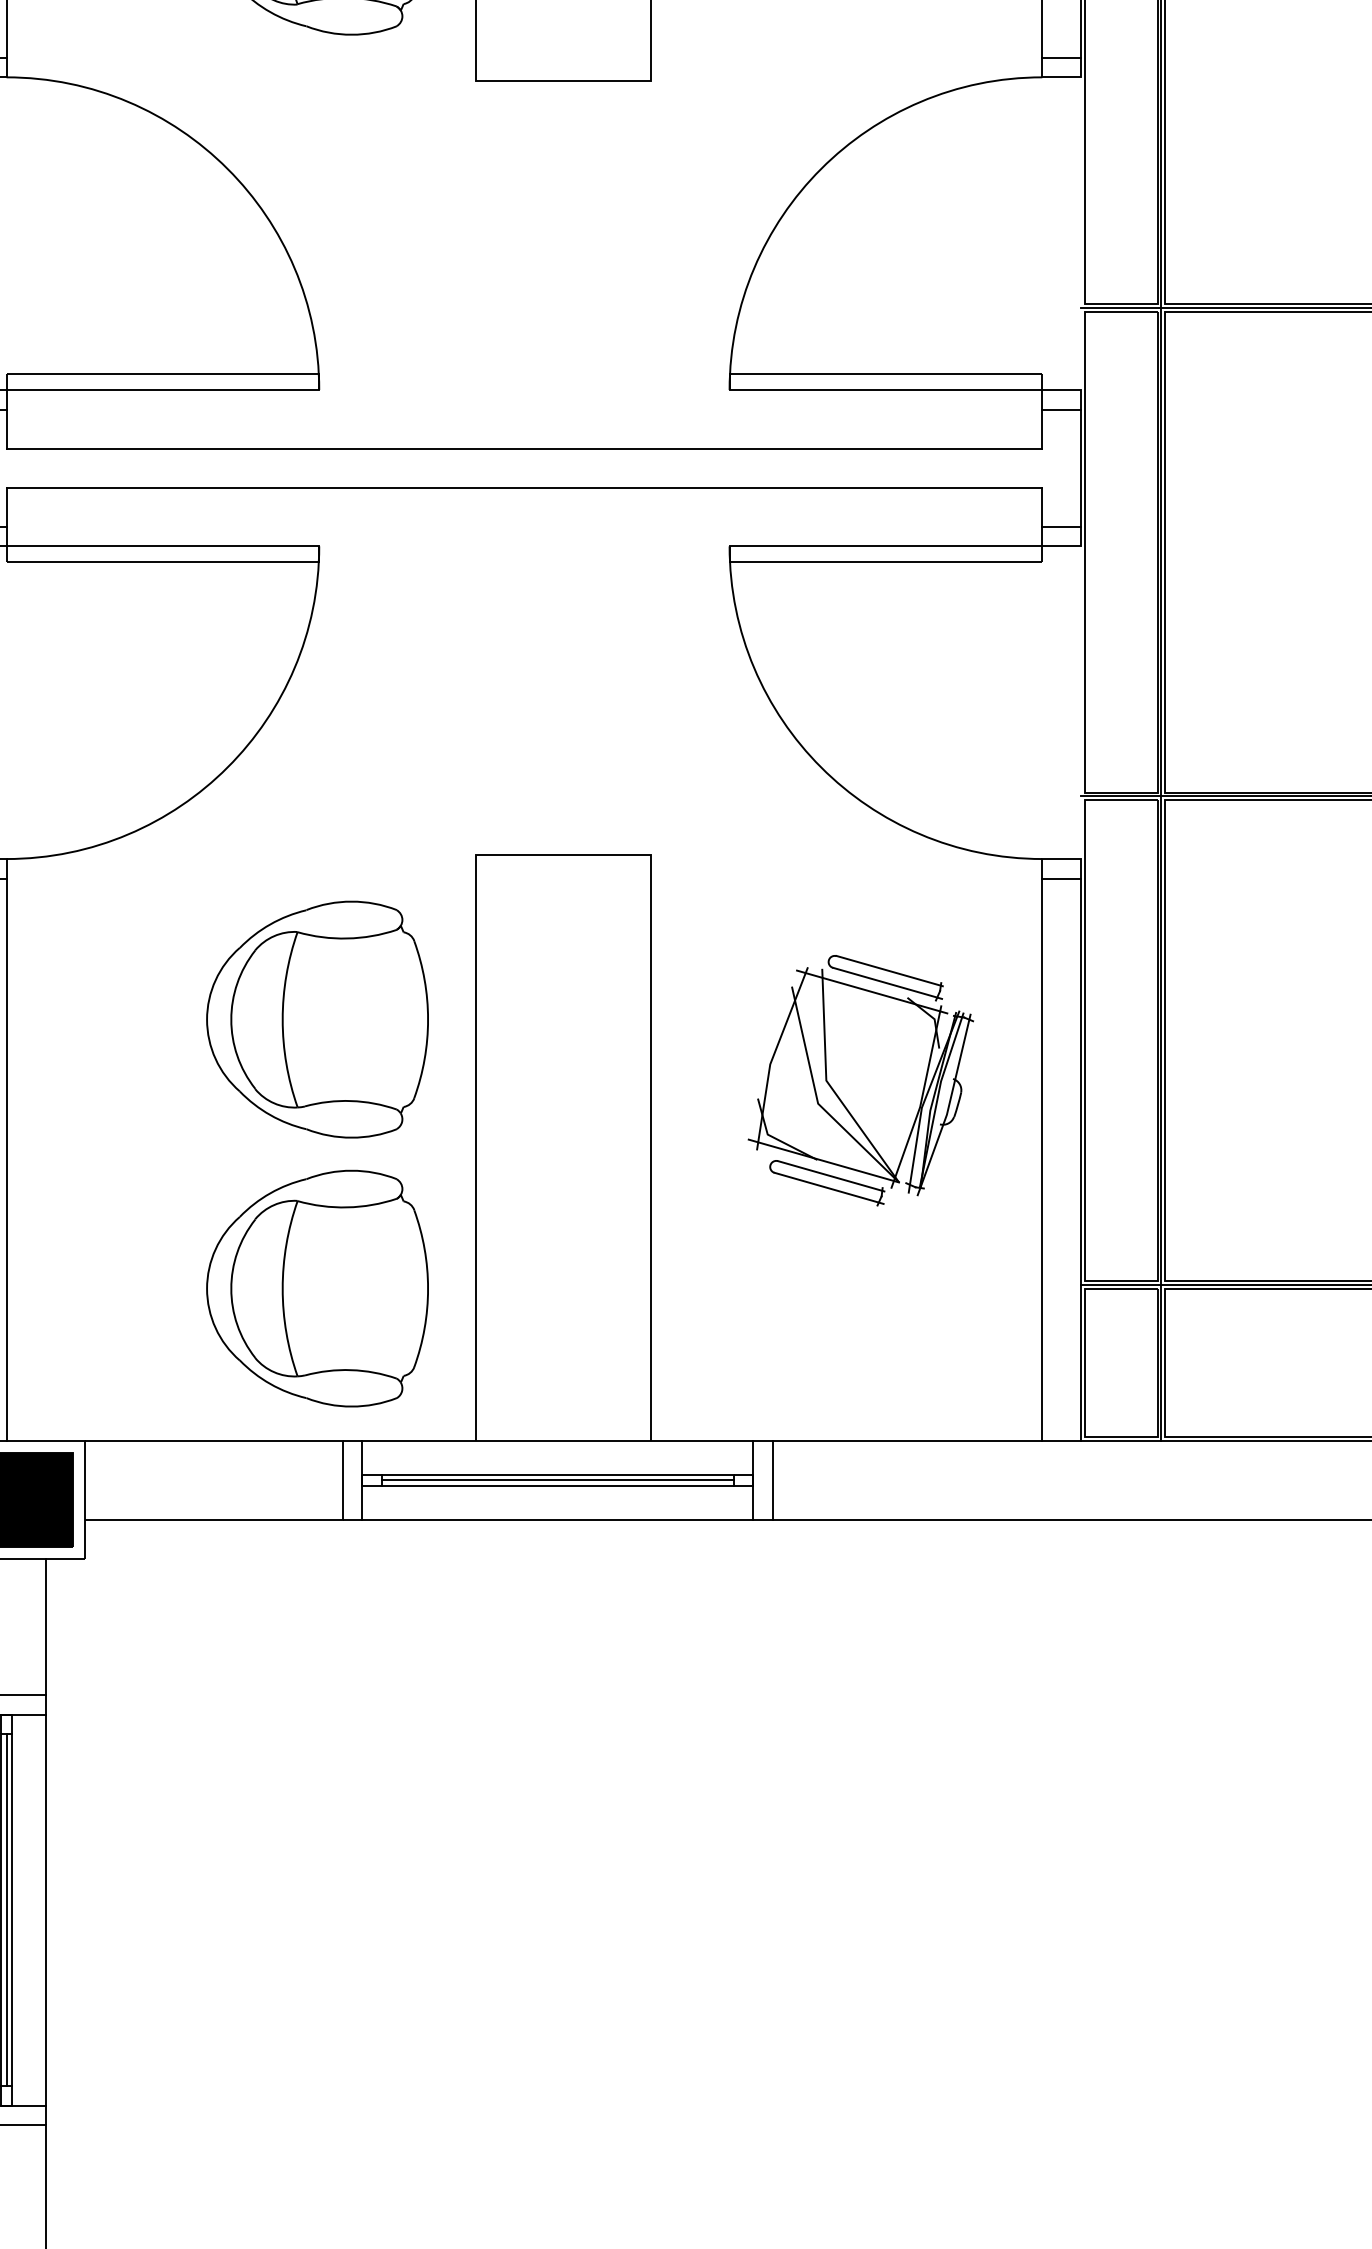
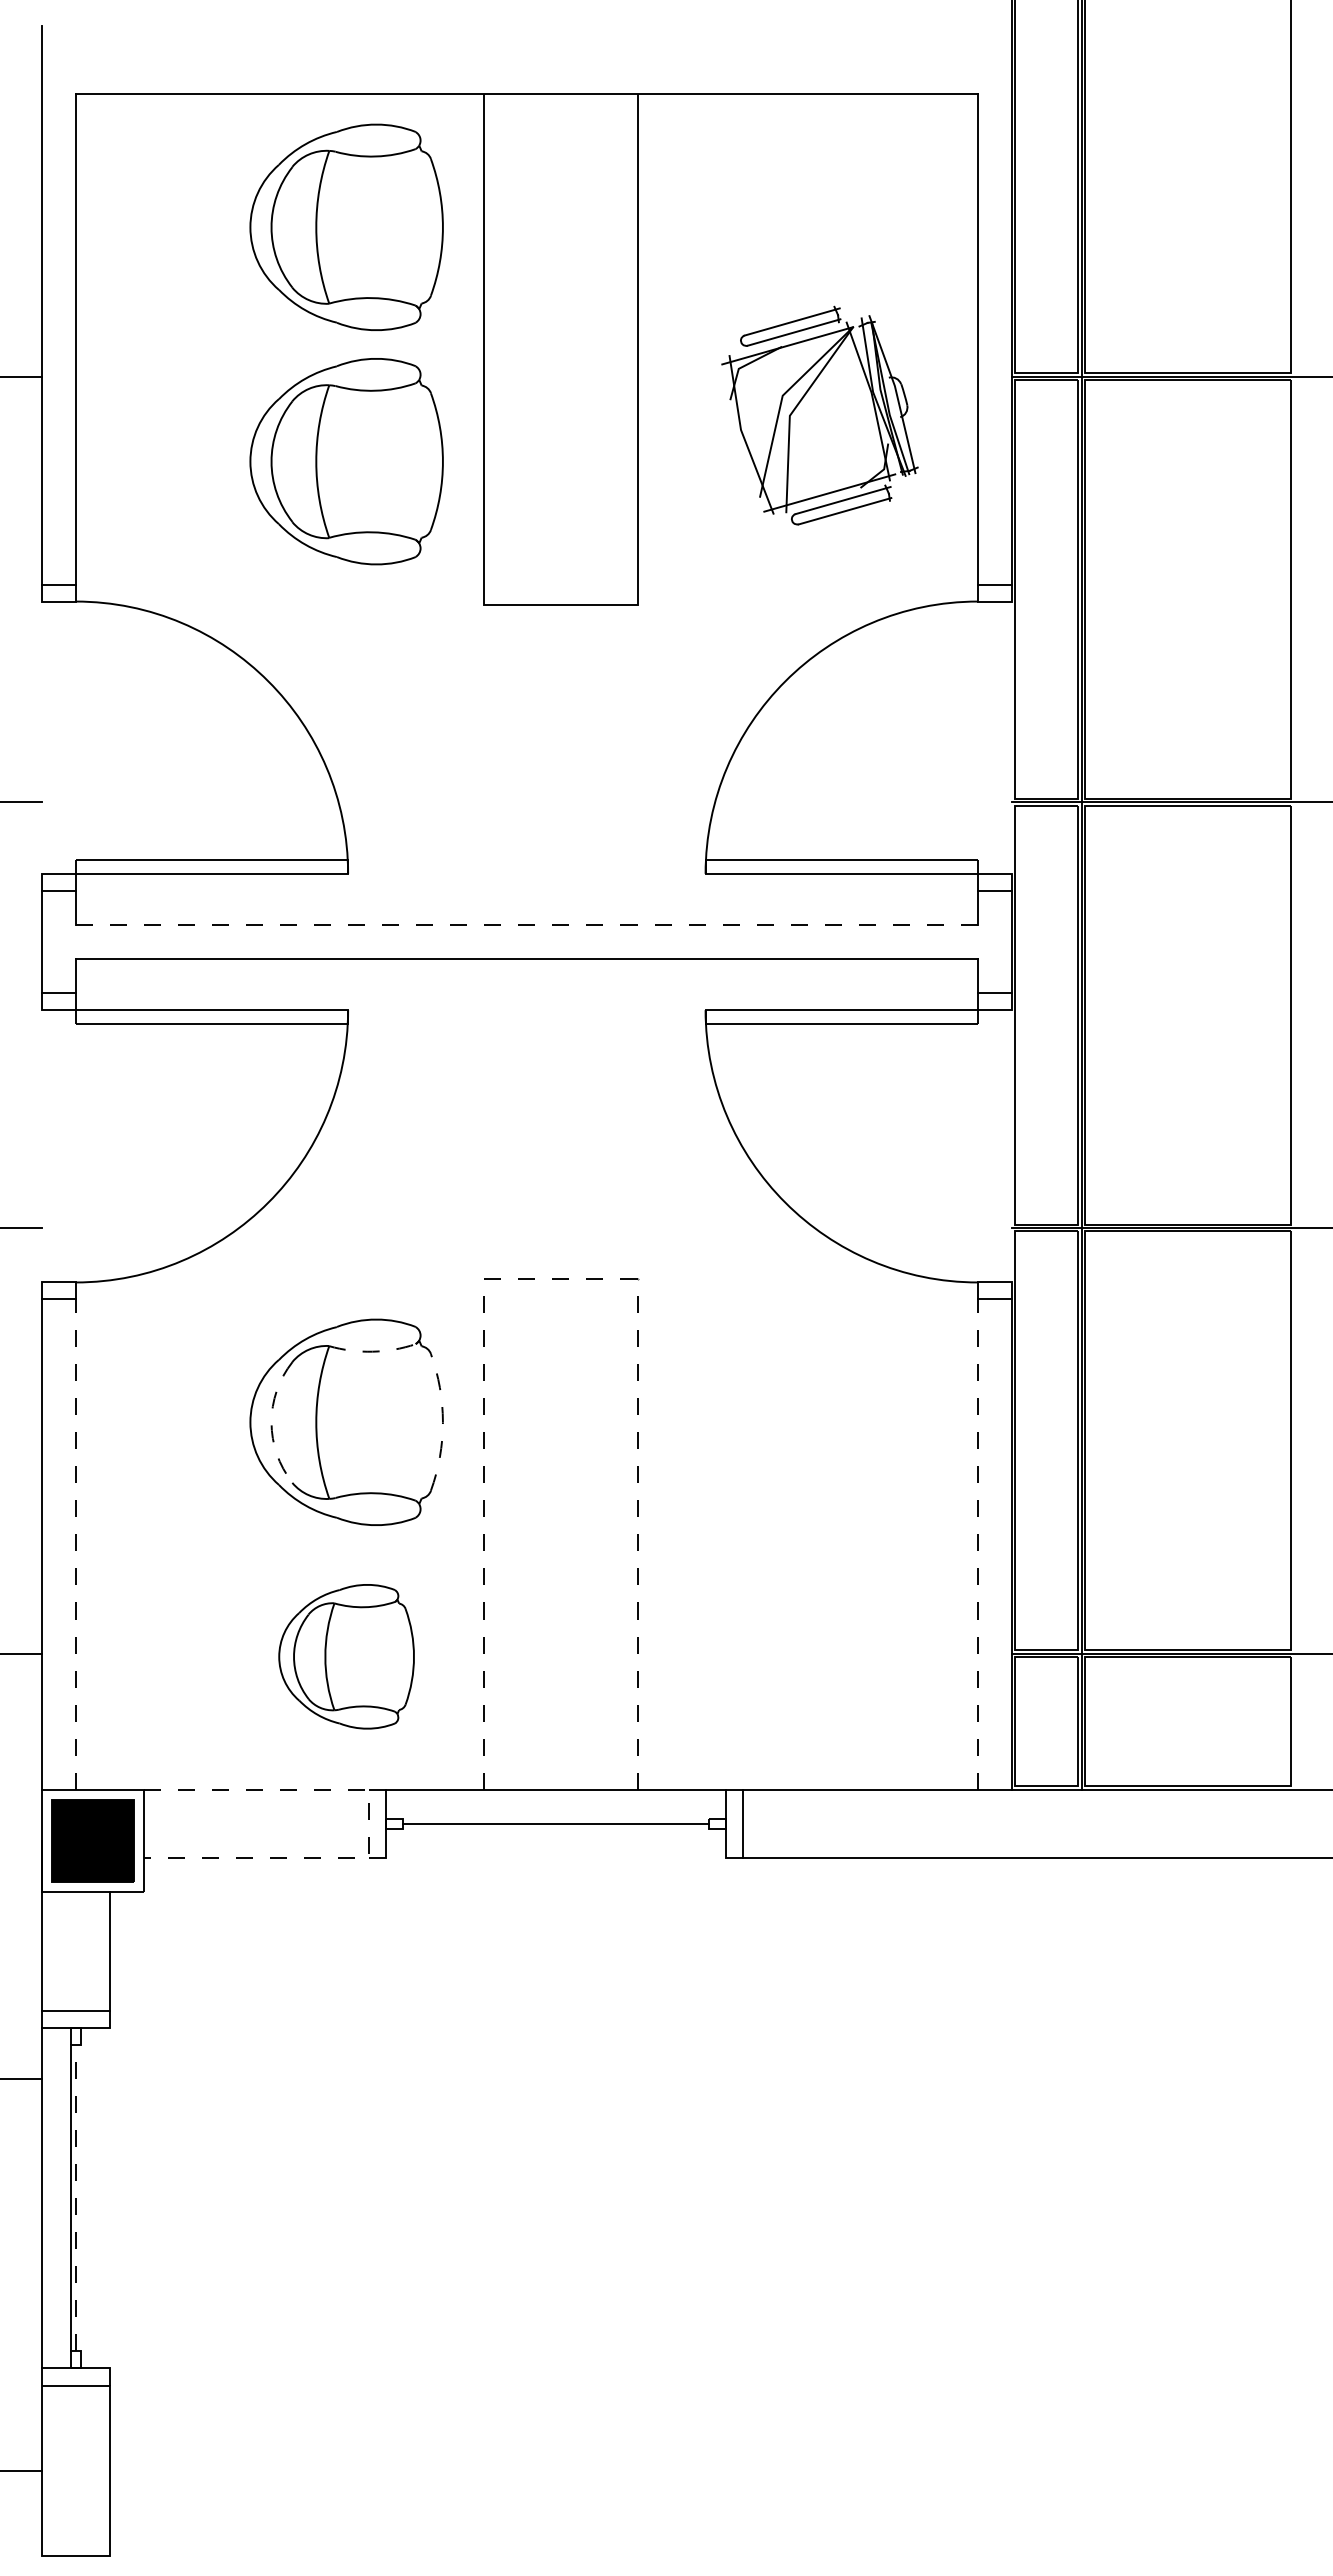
line: (525, 448) -> (527, 924), solid -> dashed
line: (563, 855) -> (560, 1279), solid -> dashed
arc: (347, 938) -> (372, 1351), solid -> dashed
arc: (231, 1019) -> (271, 1422), solid -> dashed
arc: (427, 1019) -> (442, 1422), solid -> dashed
part: (860, 1080) -> (819, 1475), removed
line: (6, 1159) -> (75, 1544), solid -> dashed
line: (1041, 1159) -> (977, 1544), solid -> dashed
part: (317, 1288) -> (346, 1656), size x0.7
line: (557, 1474) -> (555, 1818), removed
line: (342, 1481) -> (368, 1824), solid -> dashed
line: (557, 1485) -> (555, 1828), removed
line: (557, 1519) -> (555, 1857), removed
line: (6, 1909) -> (75, 2197), solid -> dashed
line: (11, 1910) -> (80, 2198), removed
line: (45, 1910) -> (109, 2198), removed

